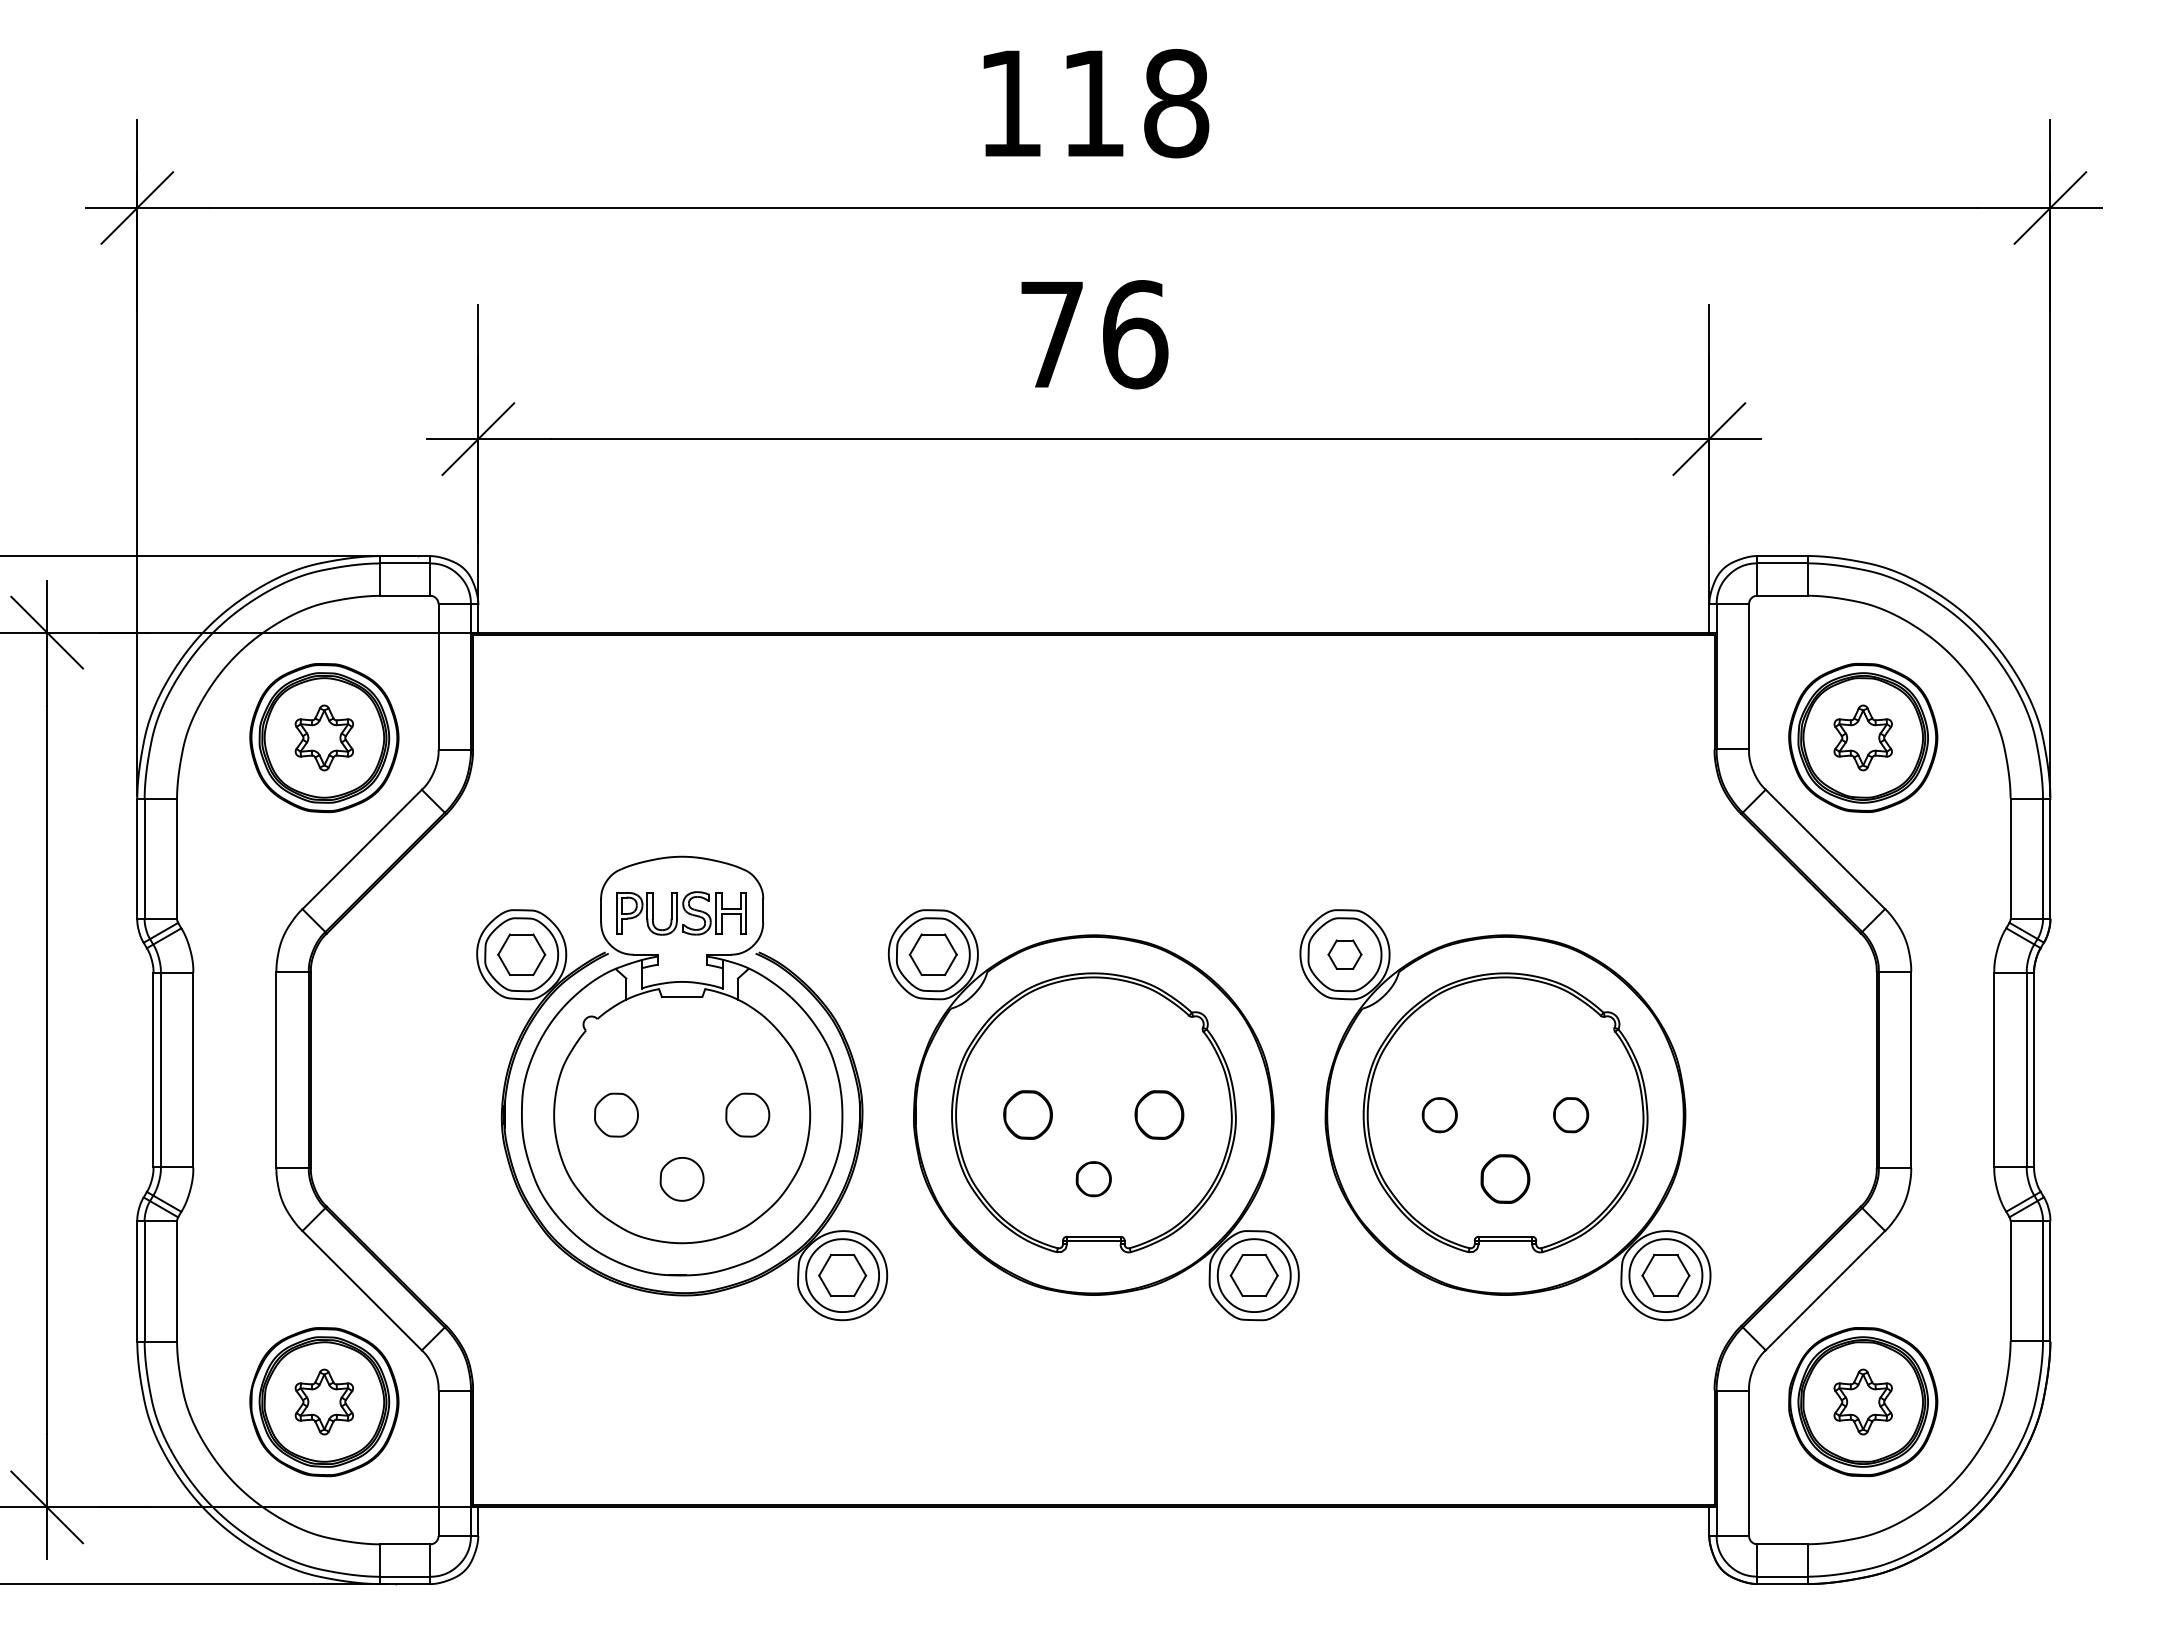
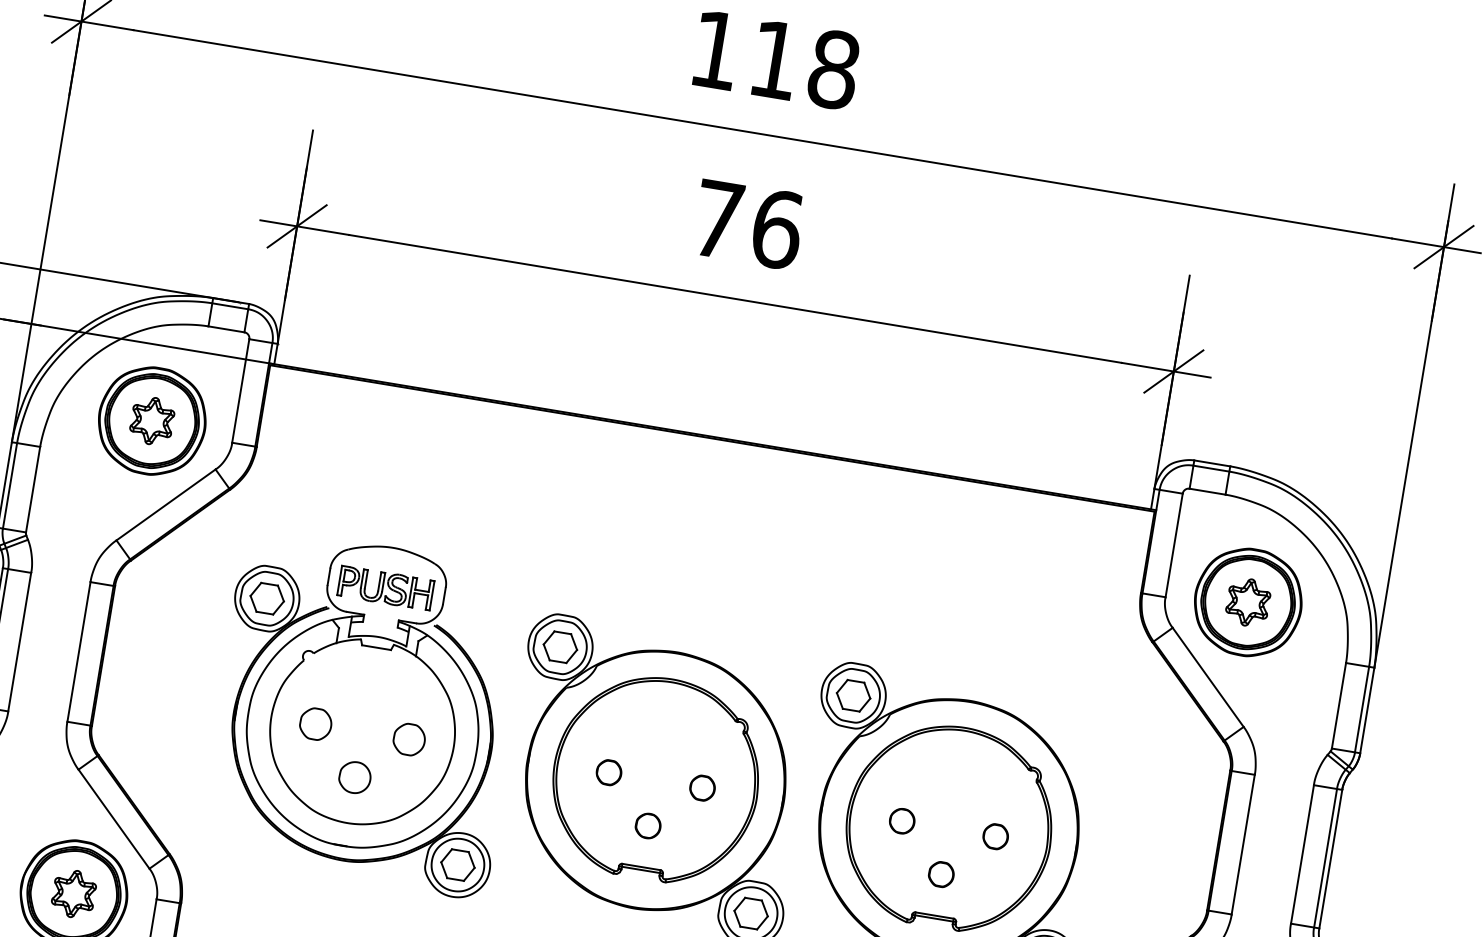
part: (1344, 954) -> (853, 695), size x1.43
part: (1028, 1115) -> (609, 772), size x0.71
part: (1159, 1115) -> (702, 788), size x0.71
part: (1505, 1179) -> (941, 874), size x0.71

